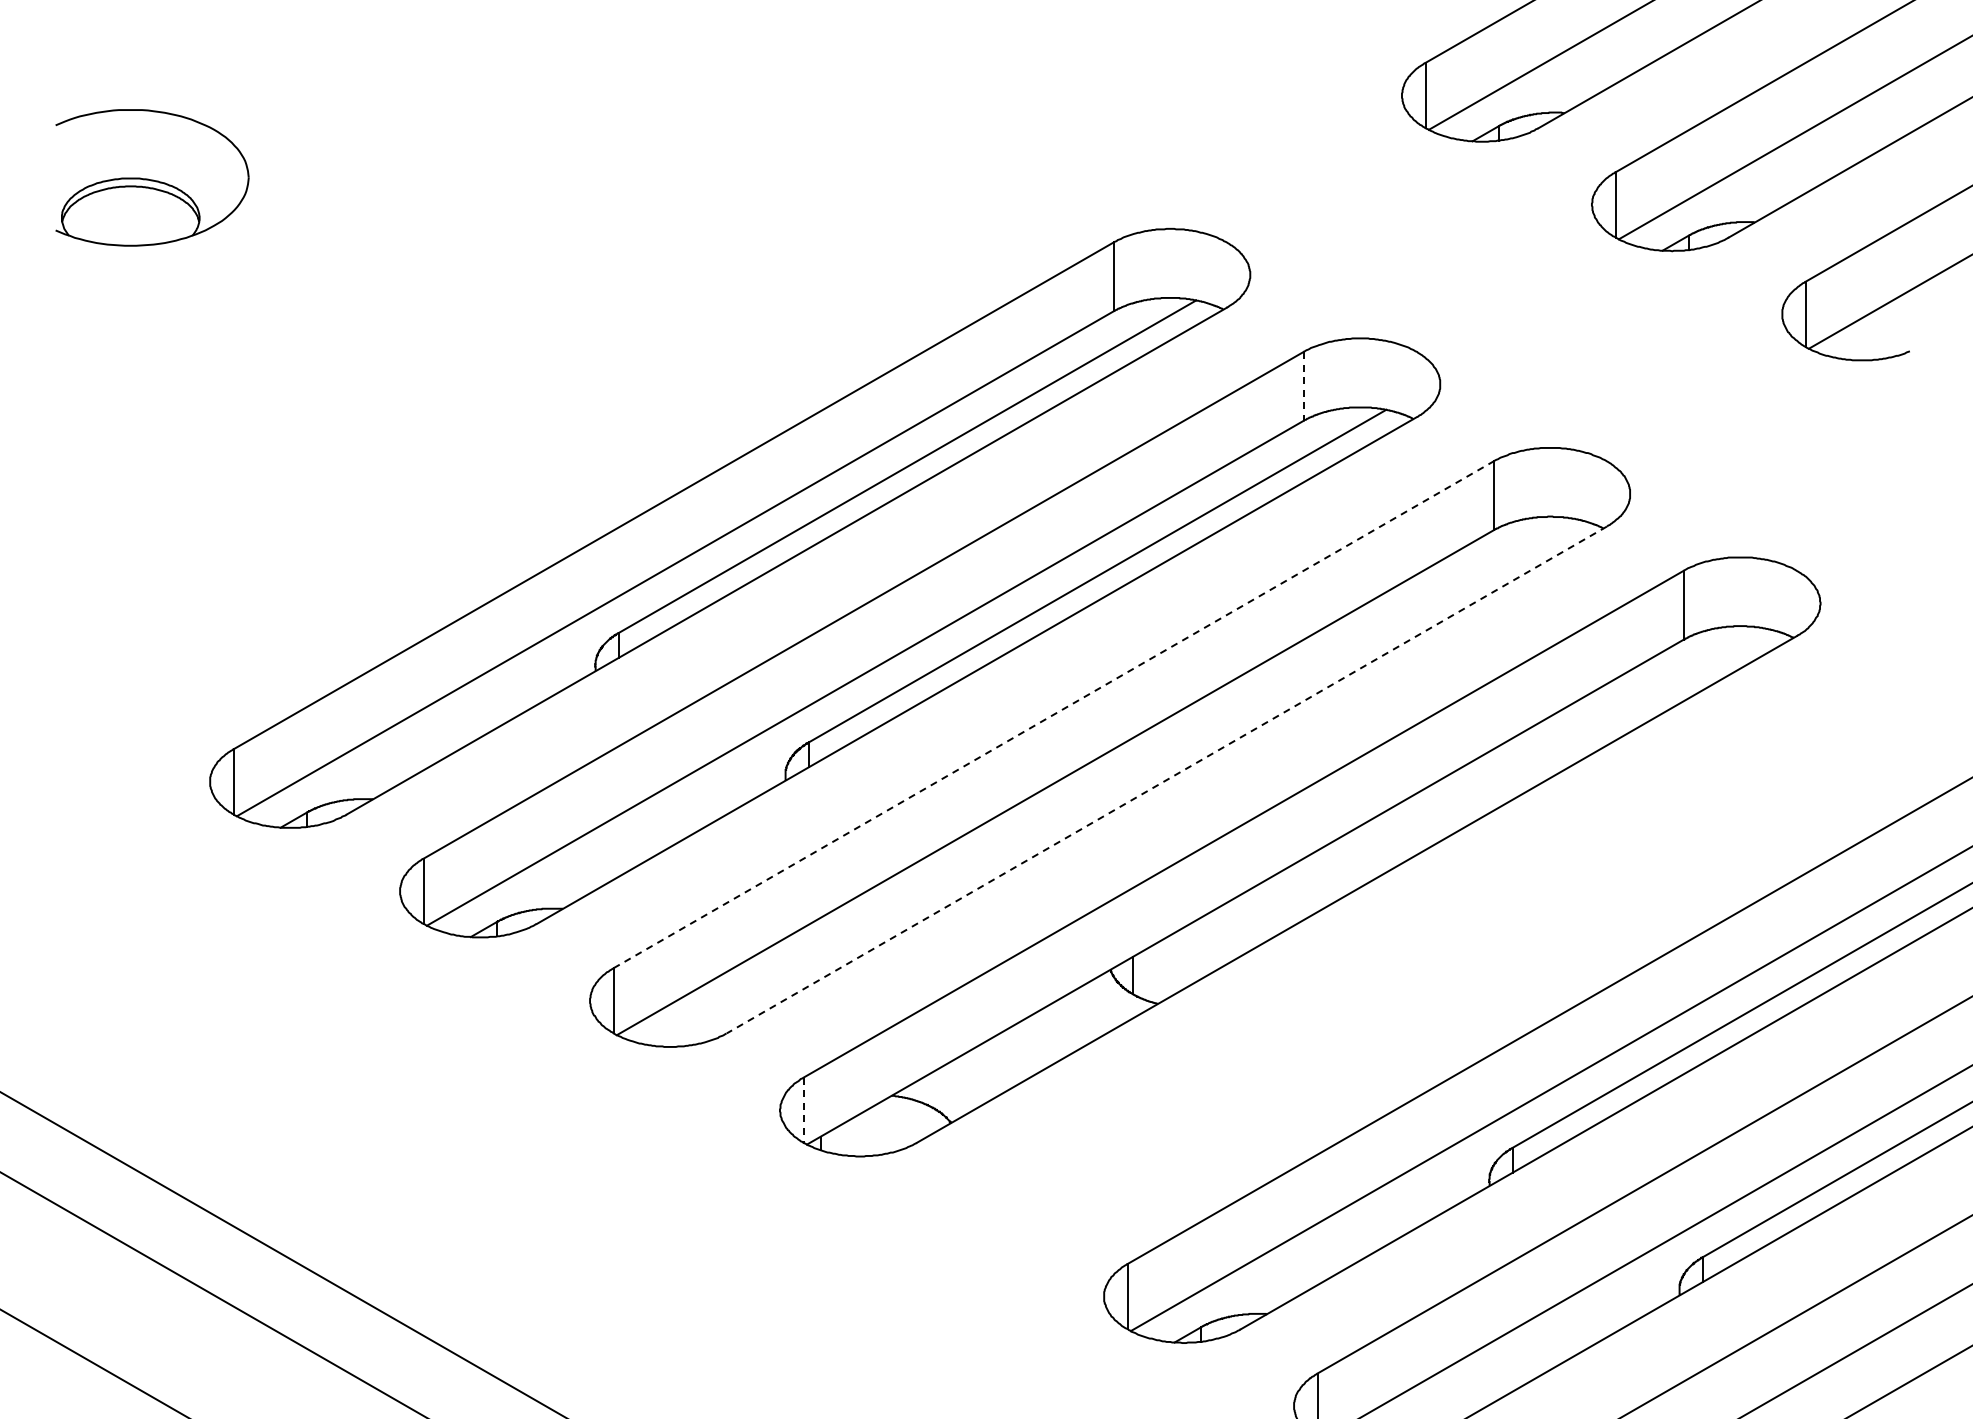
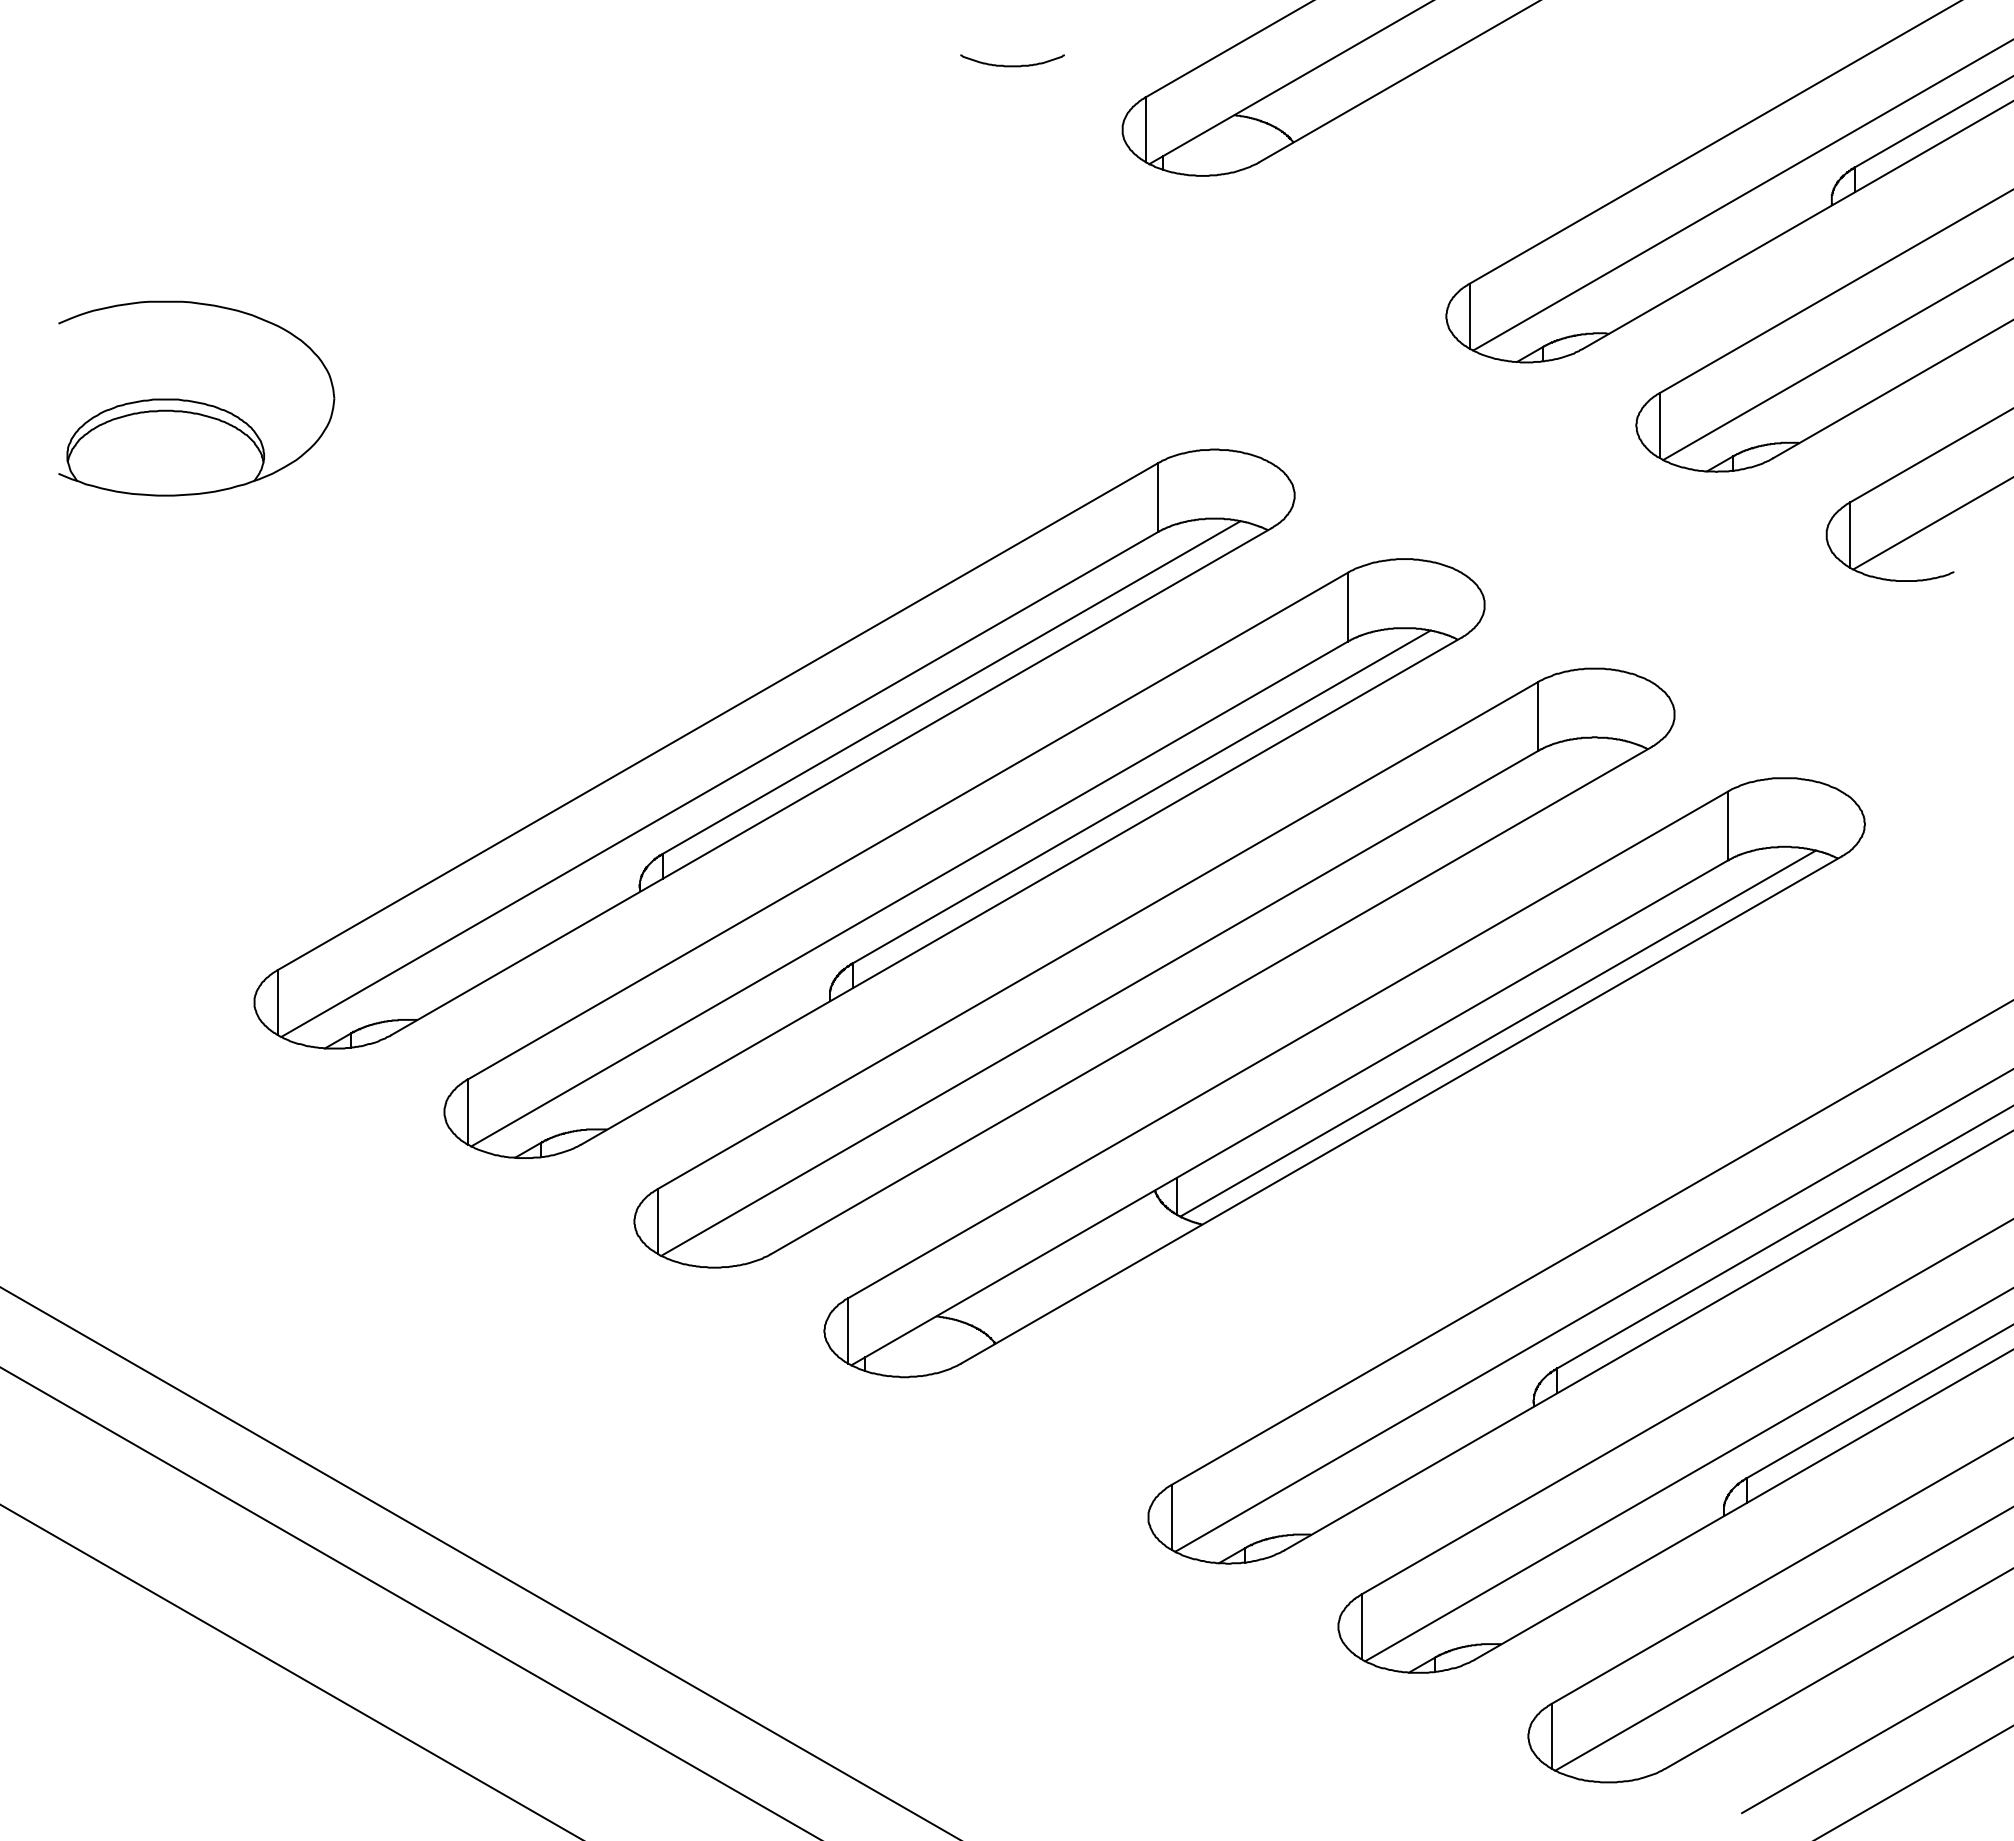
part: (152, 177) -> (196, 398), size x1.43
line: (1304, 386) -> (1348, 607), dashed -> solid
line: (1054, 714) -> (1098, 935), dashed -> solid
line: (1167, 779) -> (1211, 1000), dashed -> solid
line: (1453, 812) -> (1497, 1033), added
line: (804, 1109) -> (848, 1330), dashed -> solid

